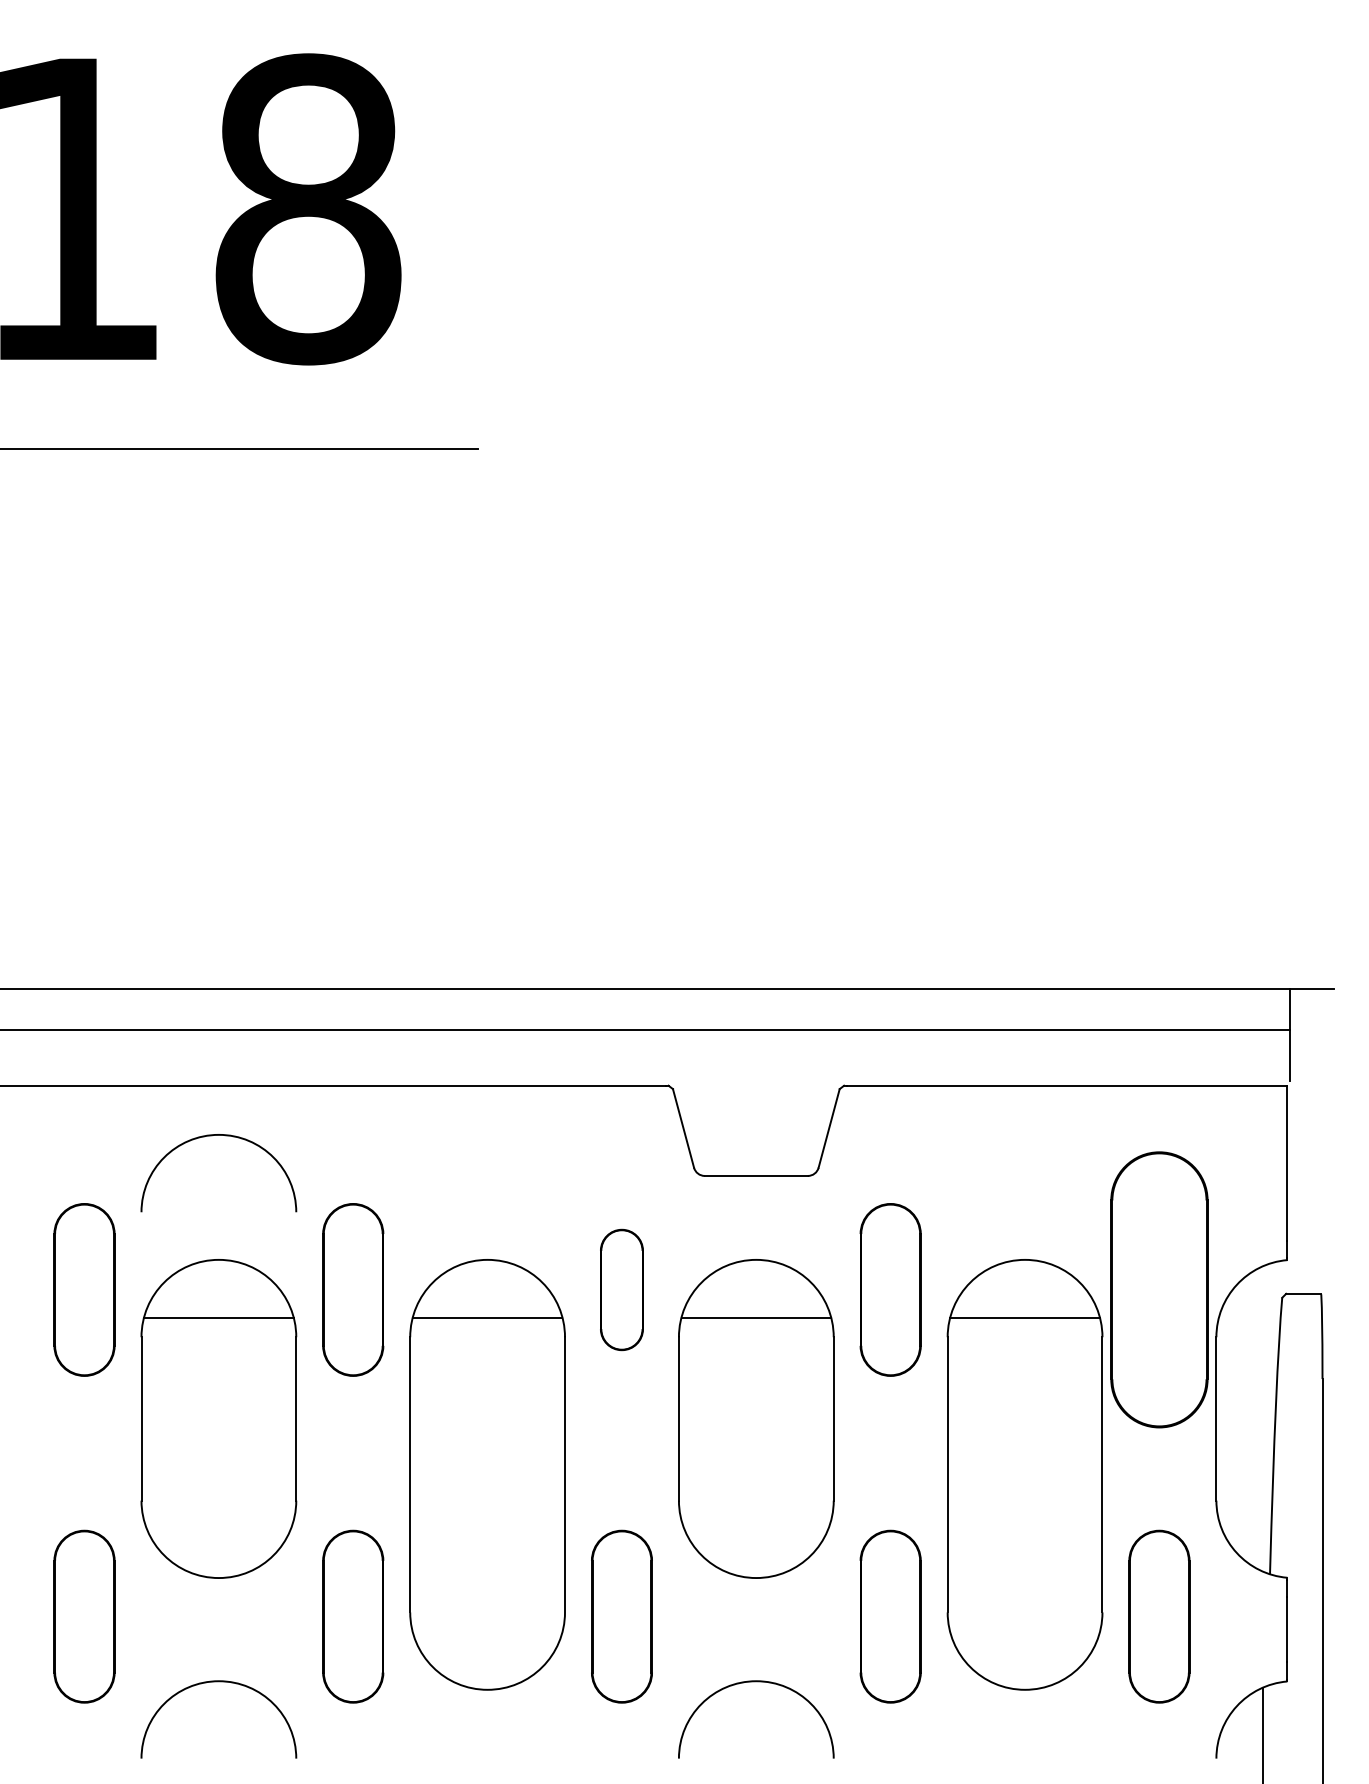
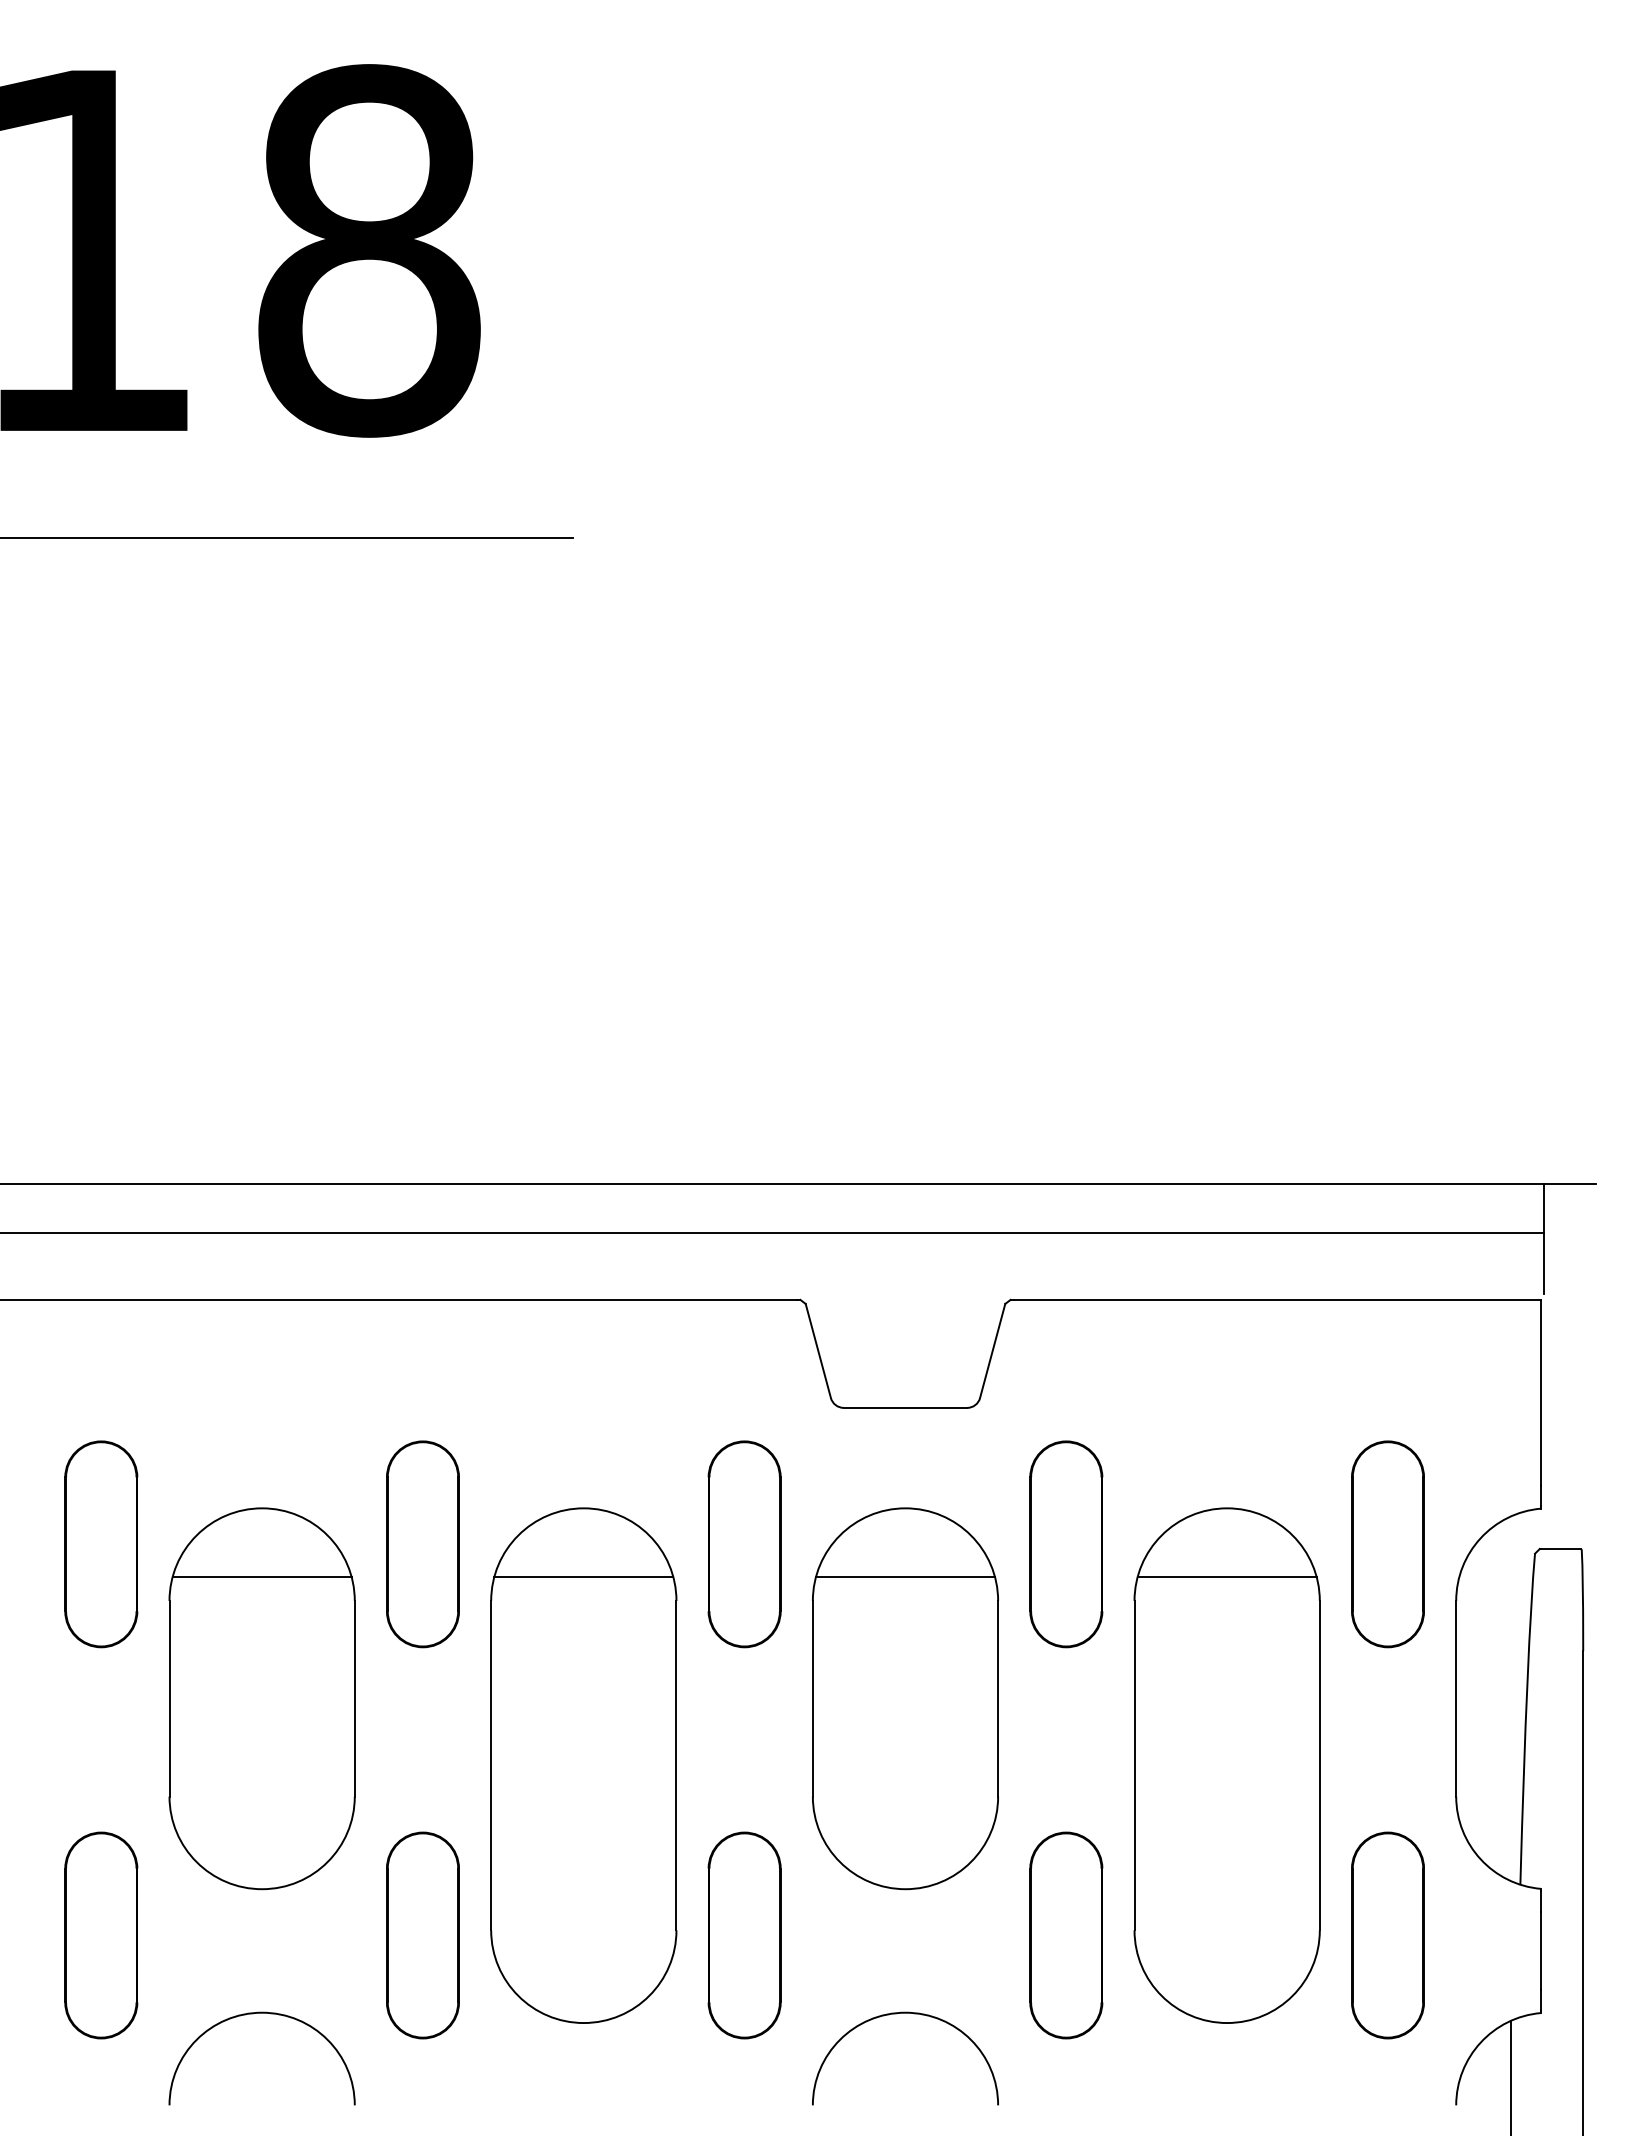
arc: (211, 1136) -> (253, 1360), removed
part: (621, 1290) -> (744, 1544), size x1.43
part: (1159, 1290) -> (1387, 1544), size x0.62

